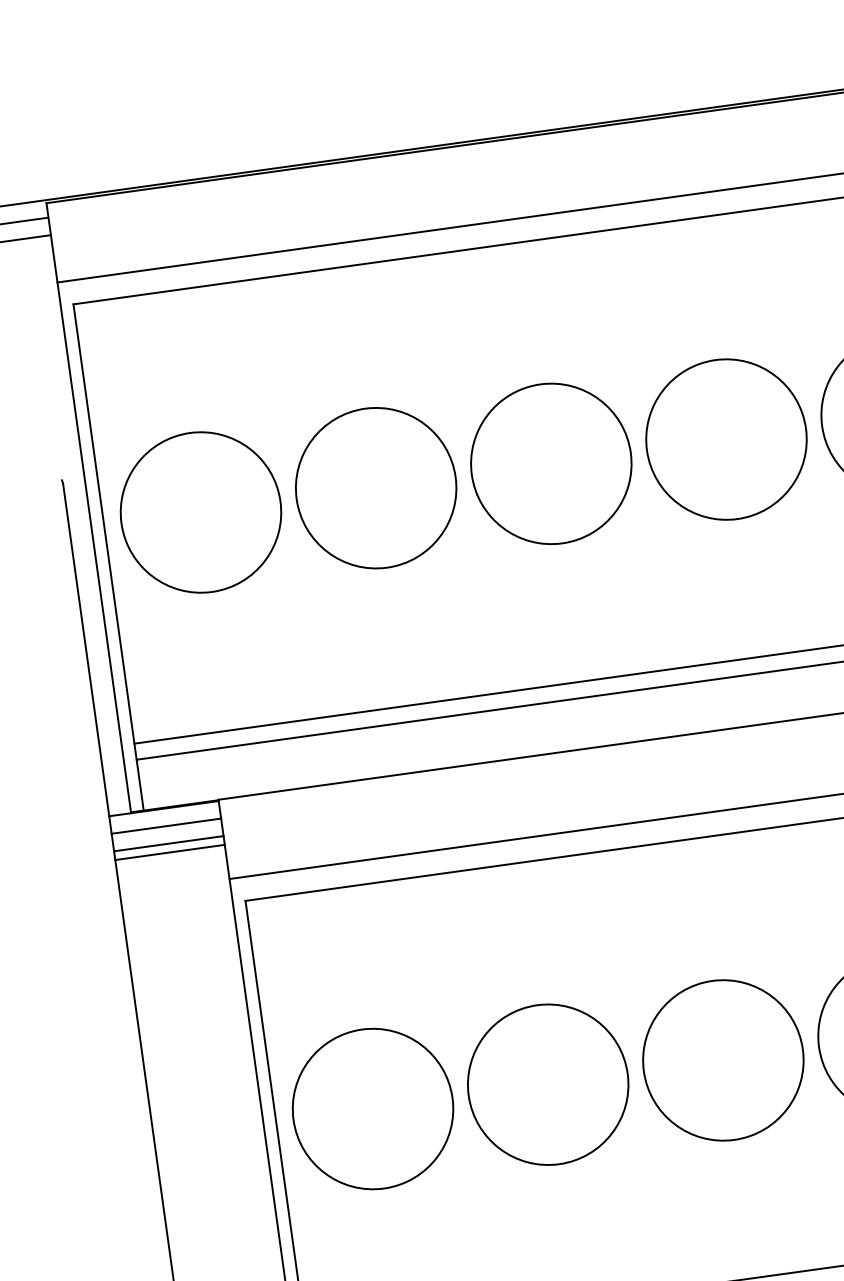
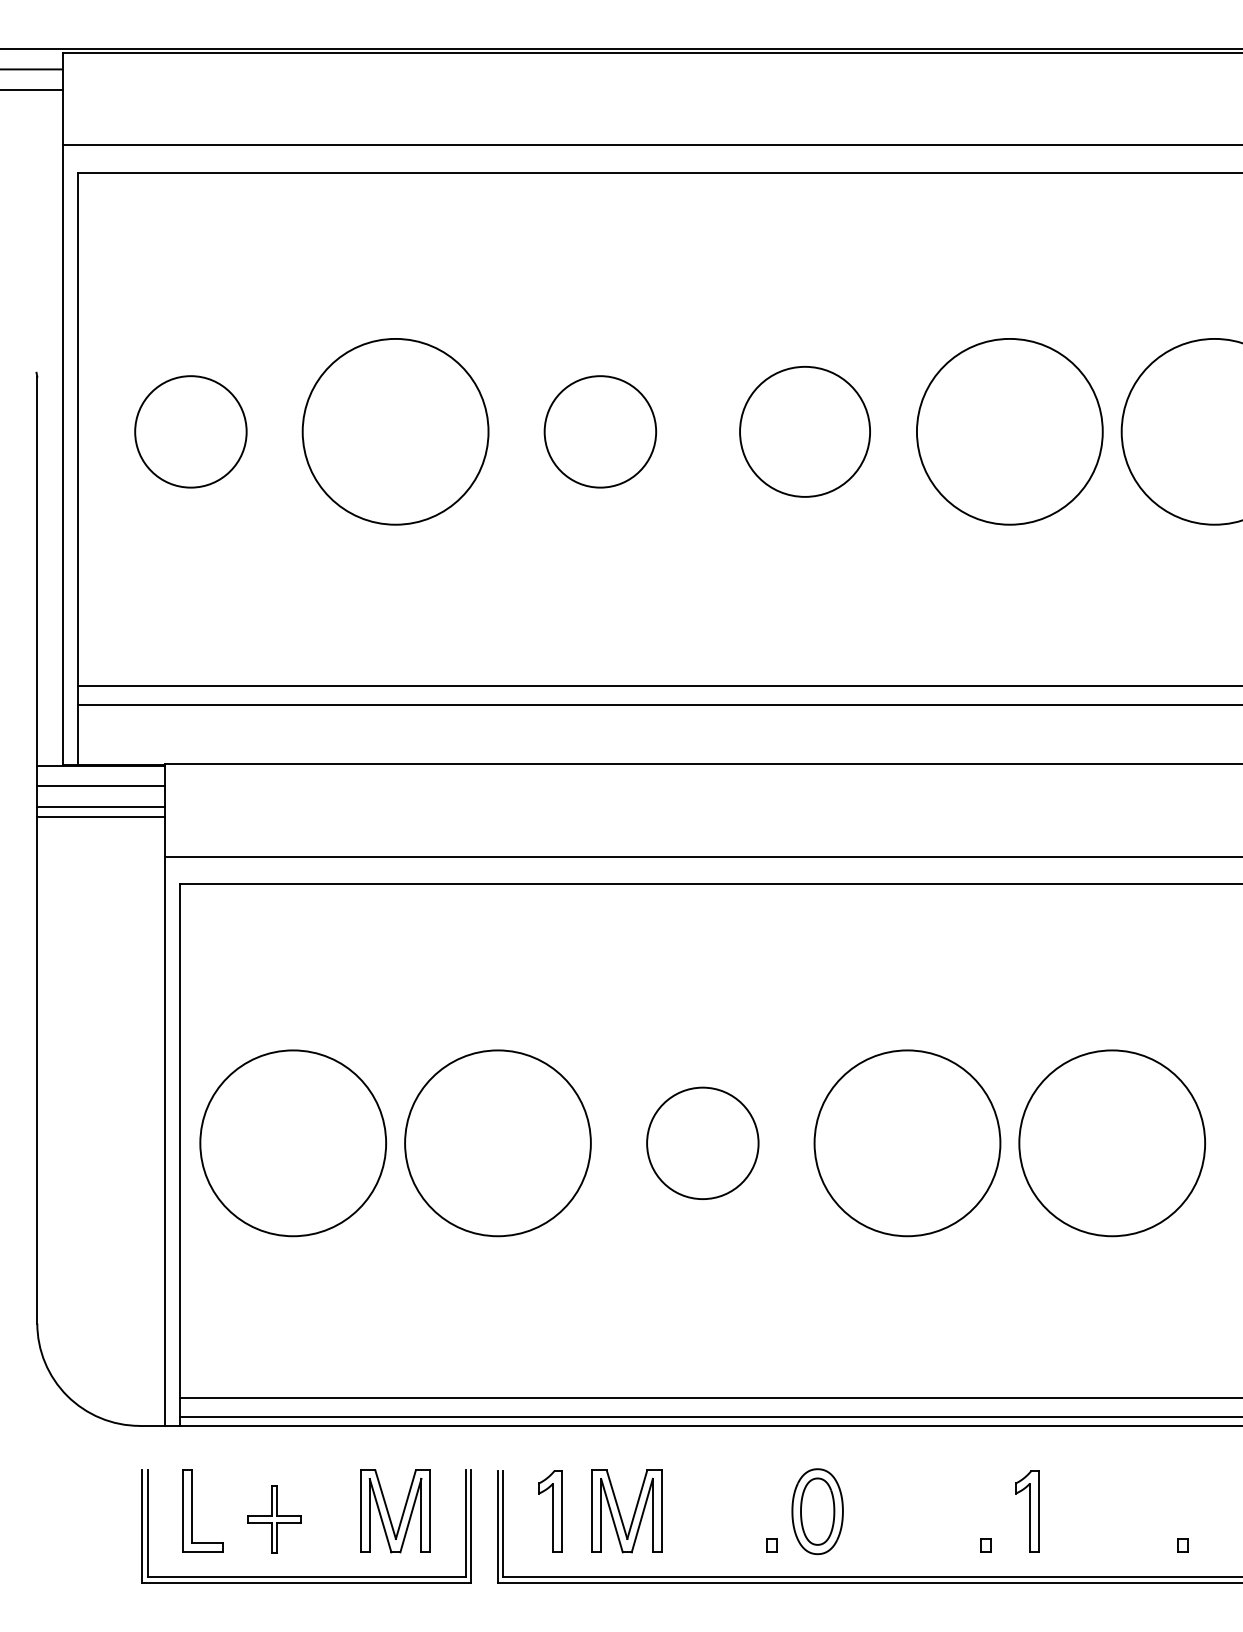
circle: (725, 439) -> (804, 431), size x0.7
circle: (551, 463) -> (600, 431), size x0.6
circle: (200, 512) -> (190, 431), size x0.6
circle: (723, 1060) -> (702, 1143), size x0.6

